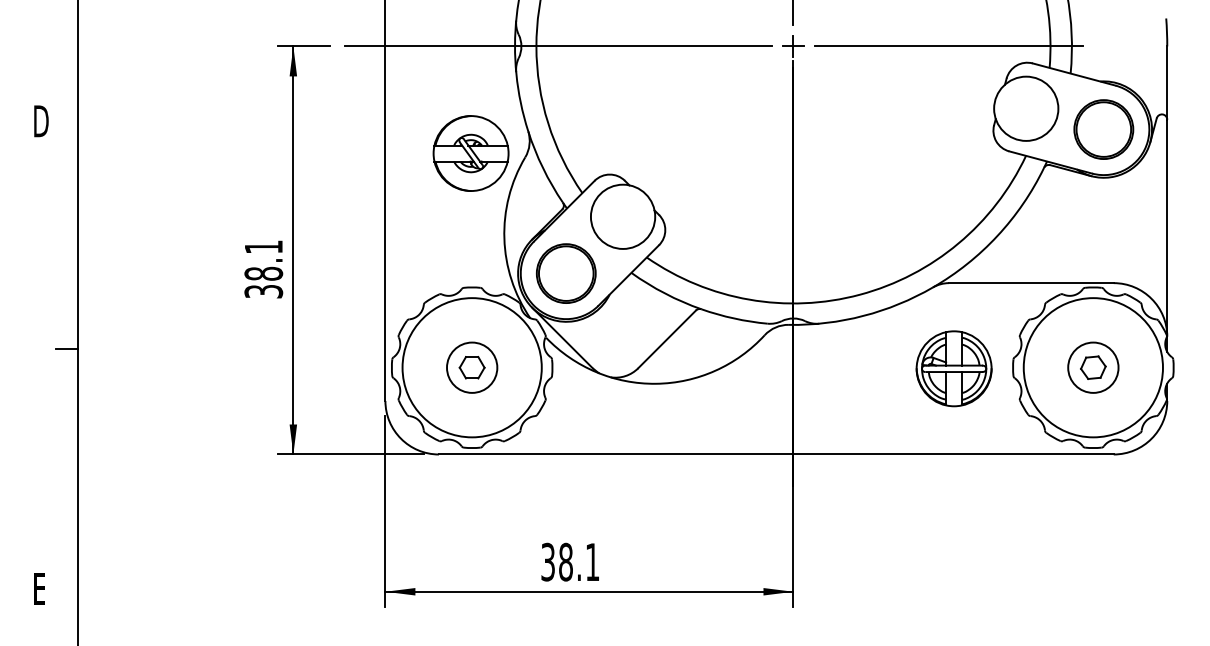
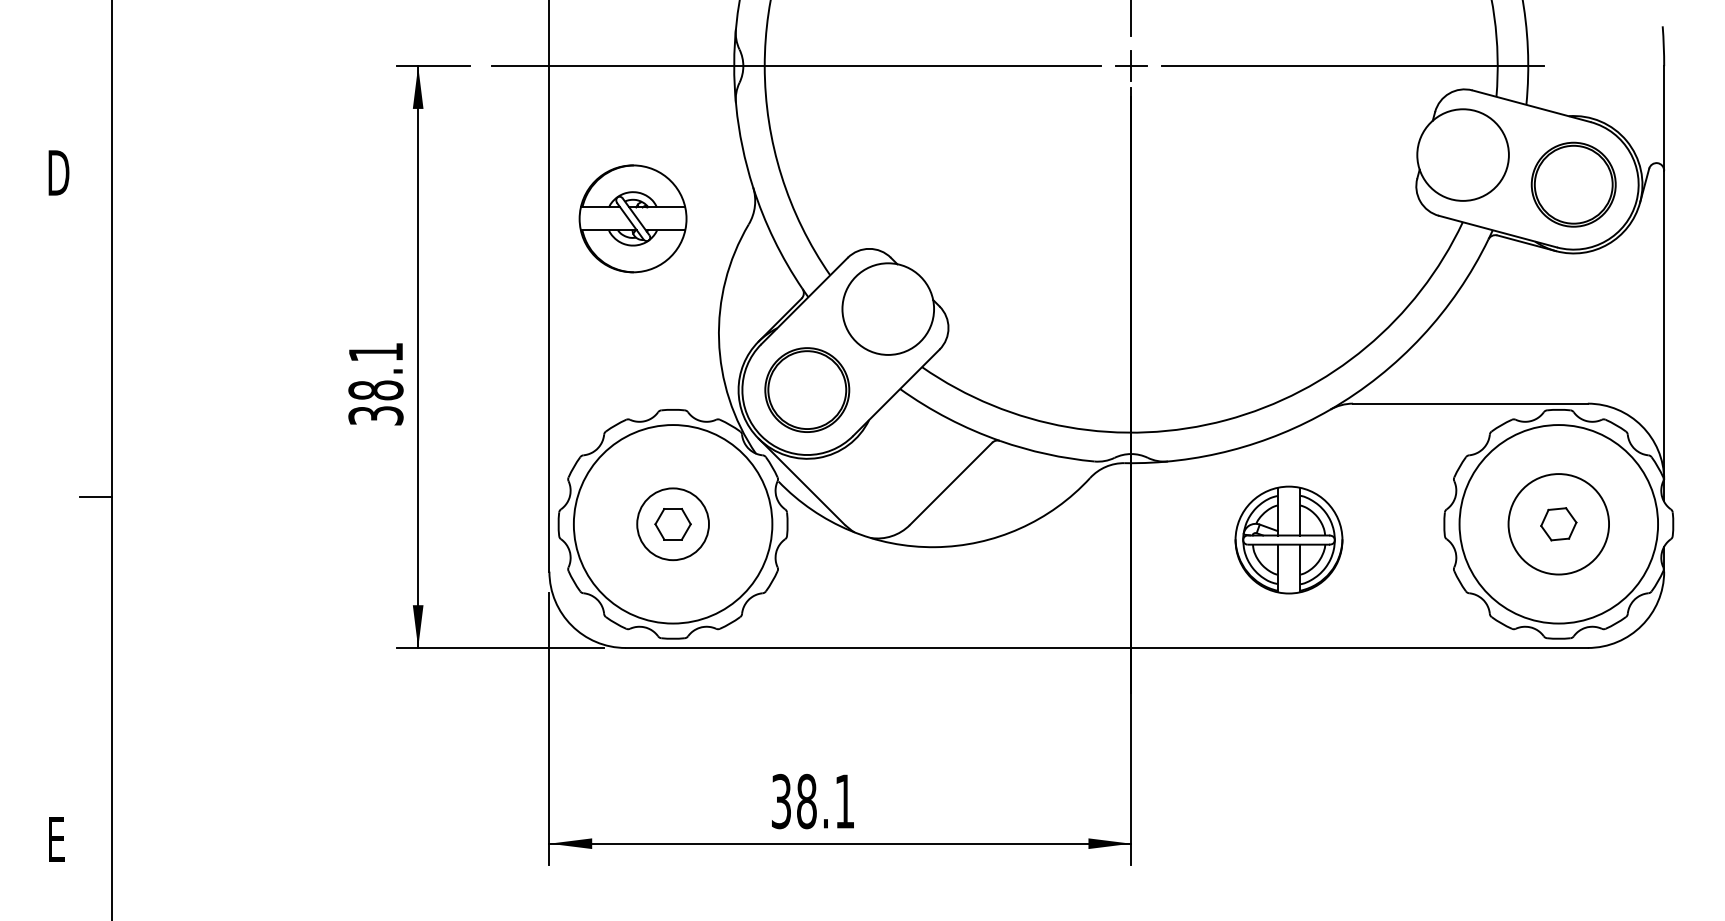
part: (470, 153) -> (632, 218), moved
circle: (1093, 367) -> (1559, 523), size x1.4
part: (953, 368) -> (1288, 539), moved

